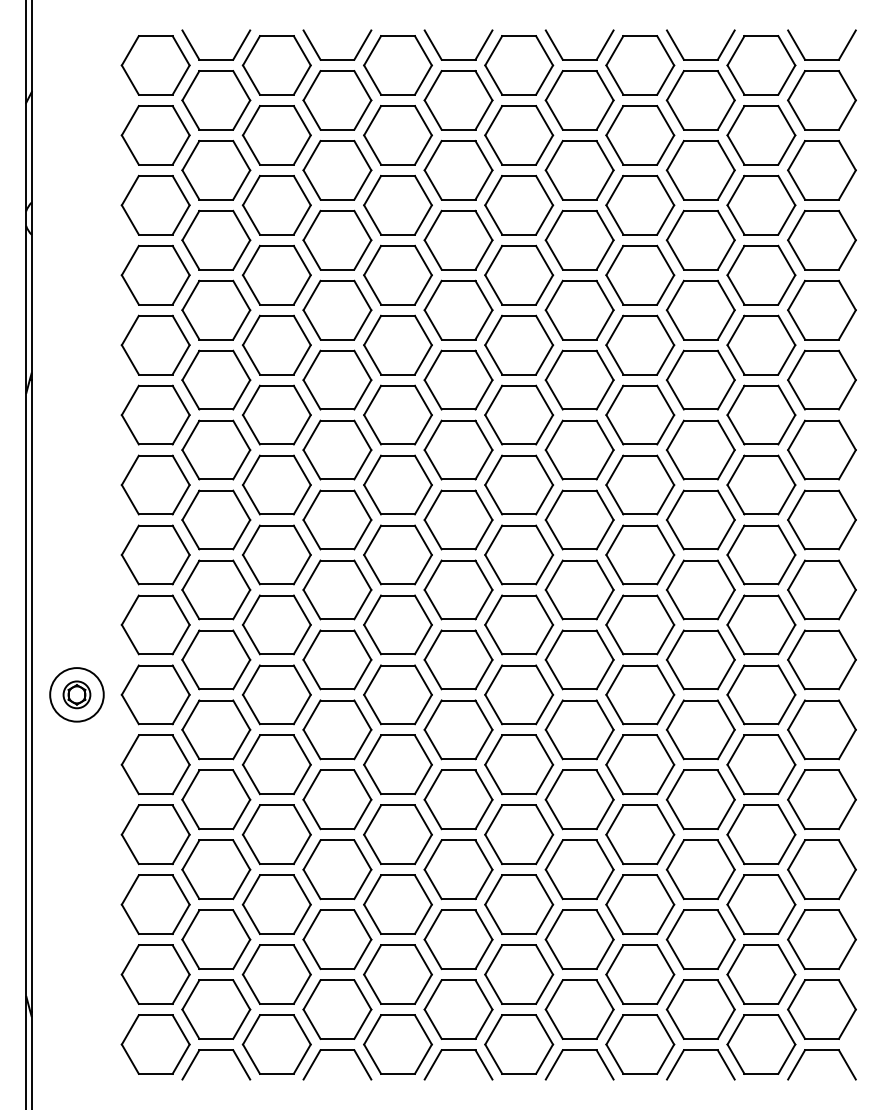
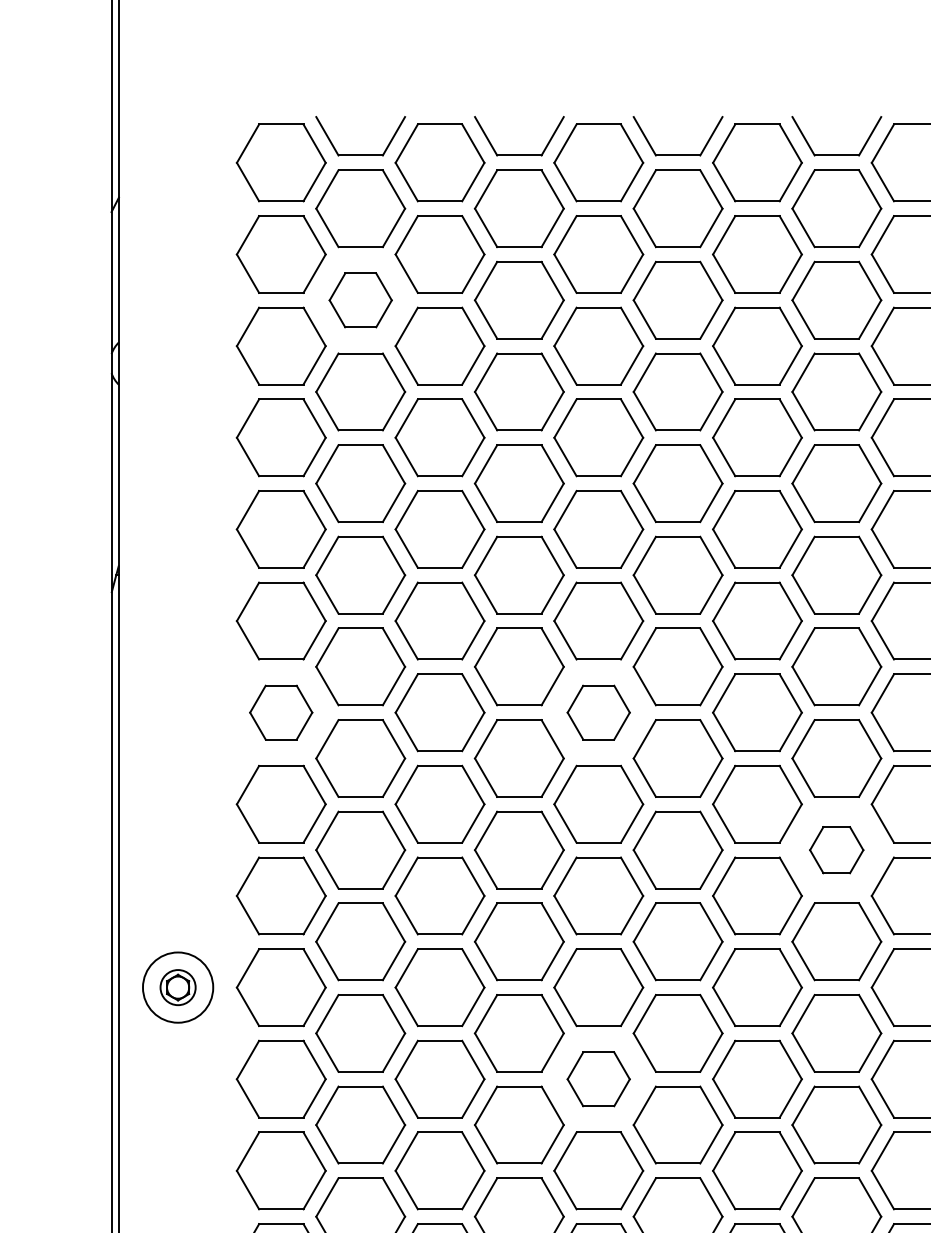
part: (216, 170) -> (360, 300), size x0.7
part: (155, 484) -> (280, 711), size x0.7
part: (397, 484) -> (598, 711), size x0.7
part: (579, 589) -> (836, 849), size x0.6
part: (397, 764) -> (598, 1078), size x0.7

